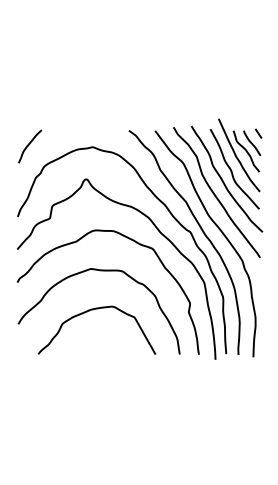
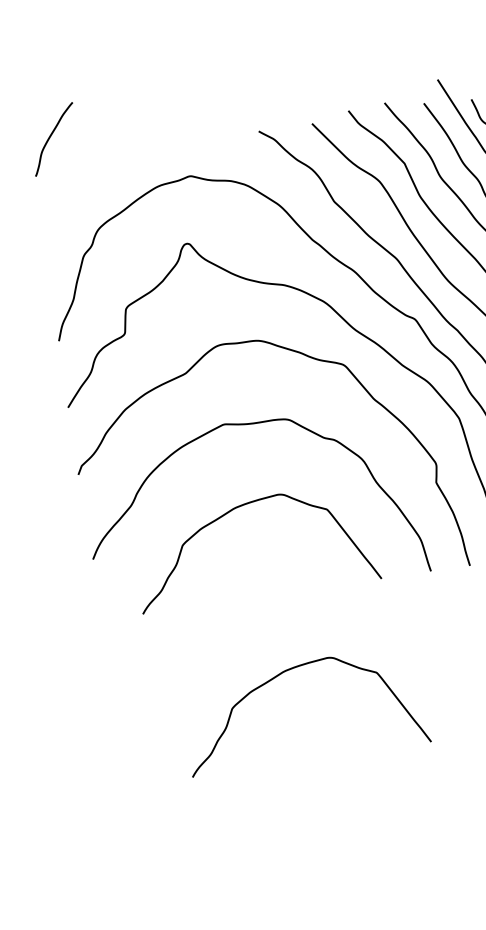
curve: (29, 145) -> (52, 137), moved
curve: (105, 392) -> (291, 671), added

